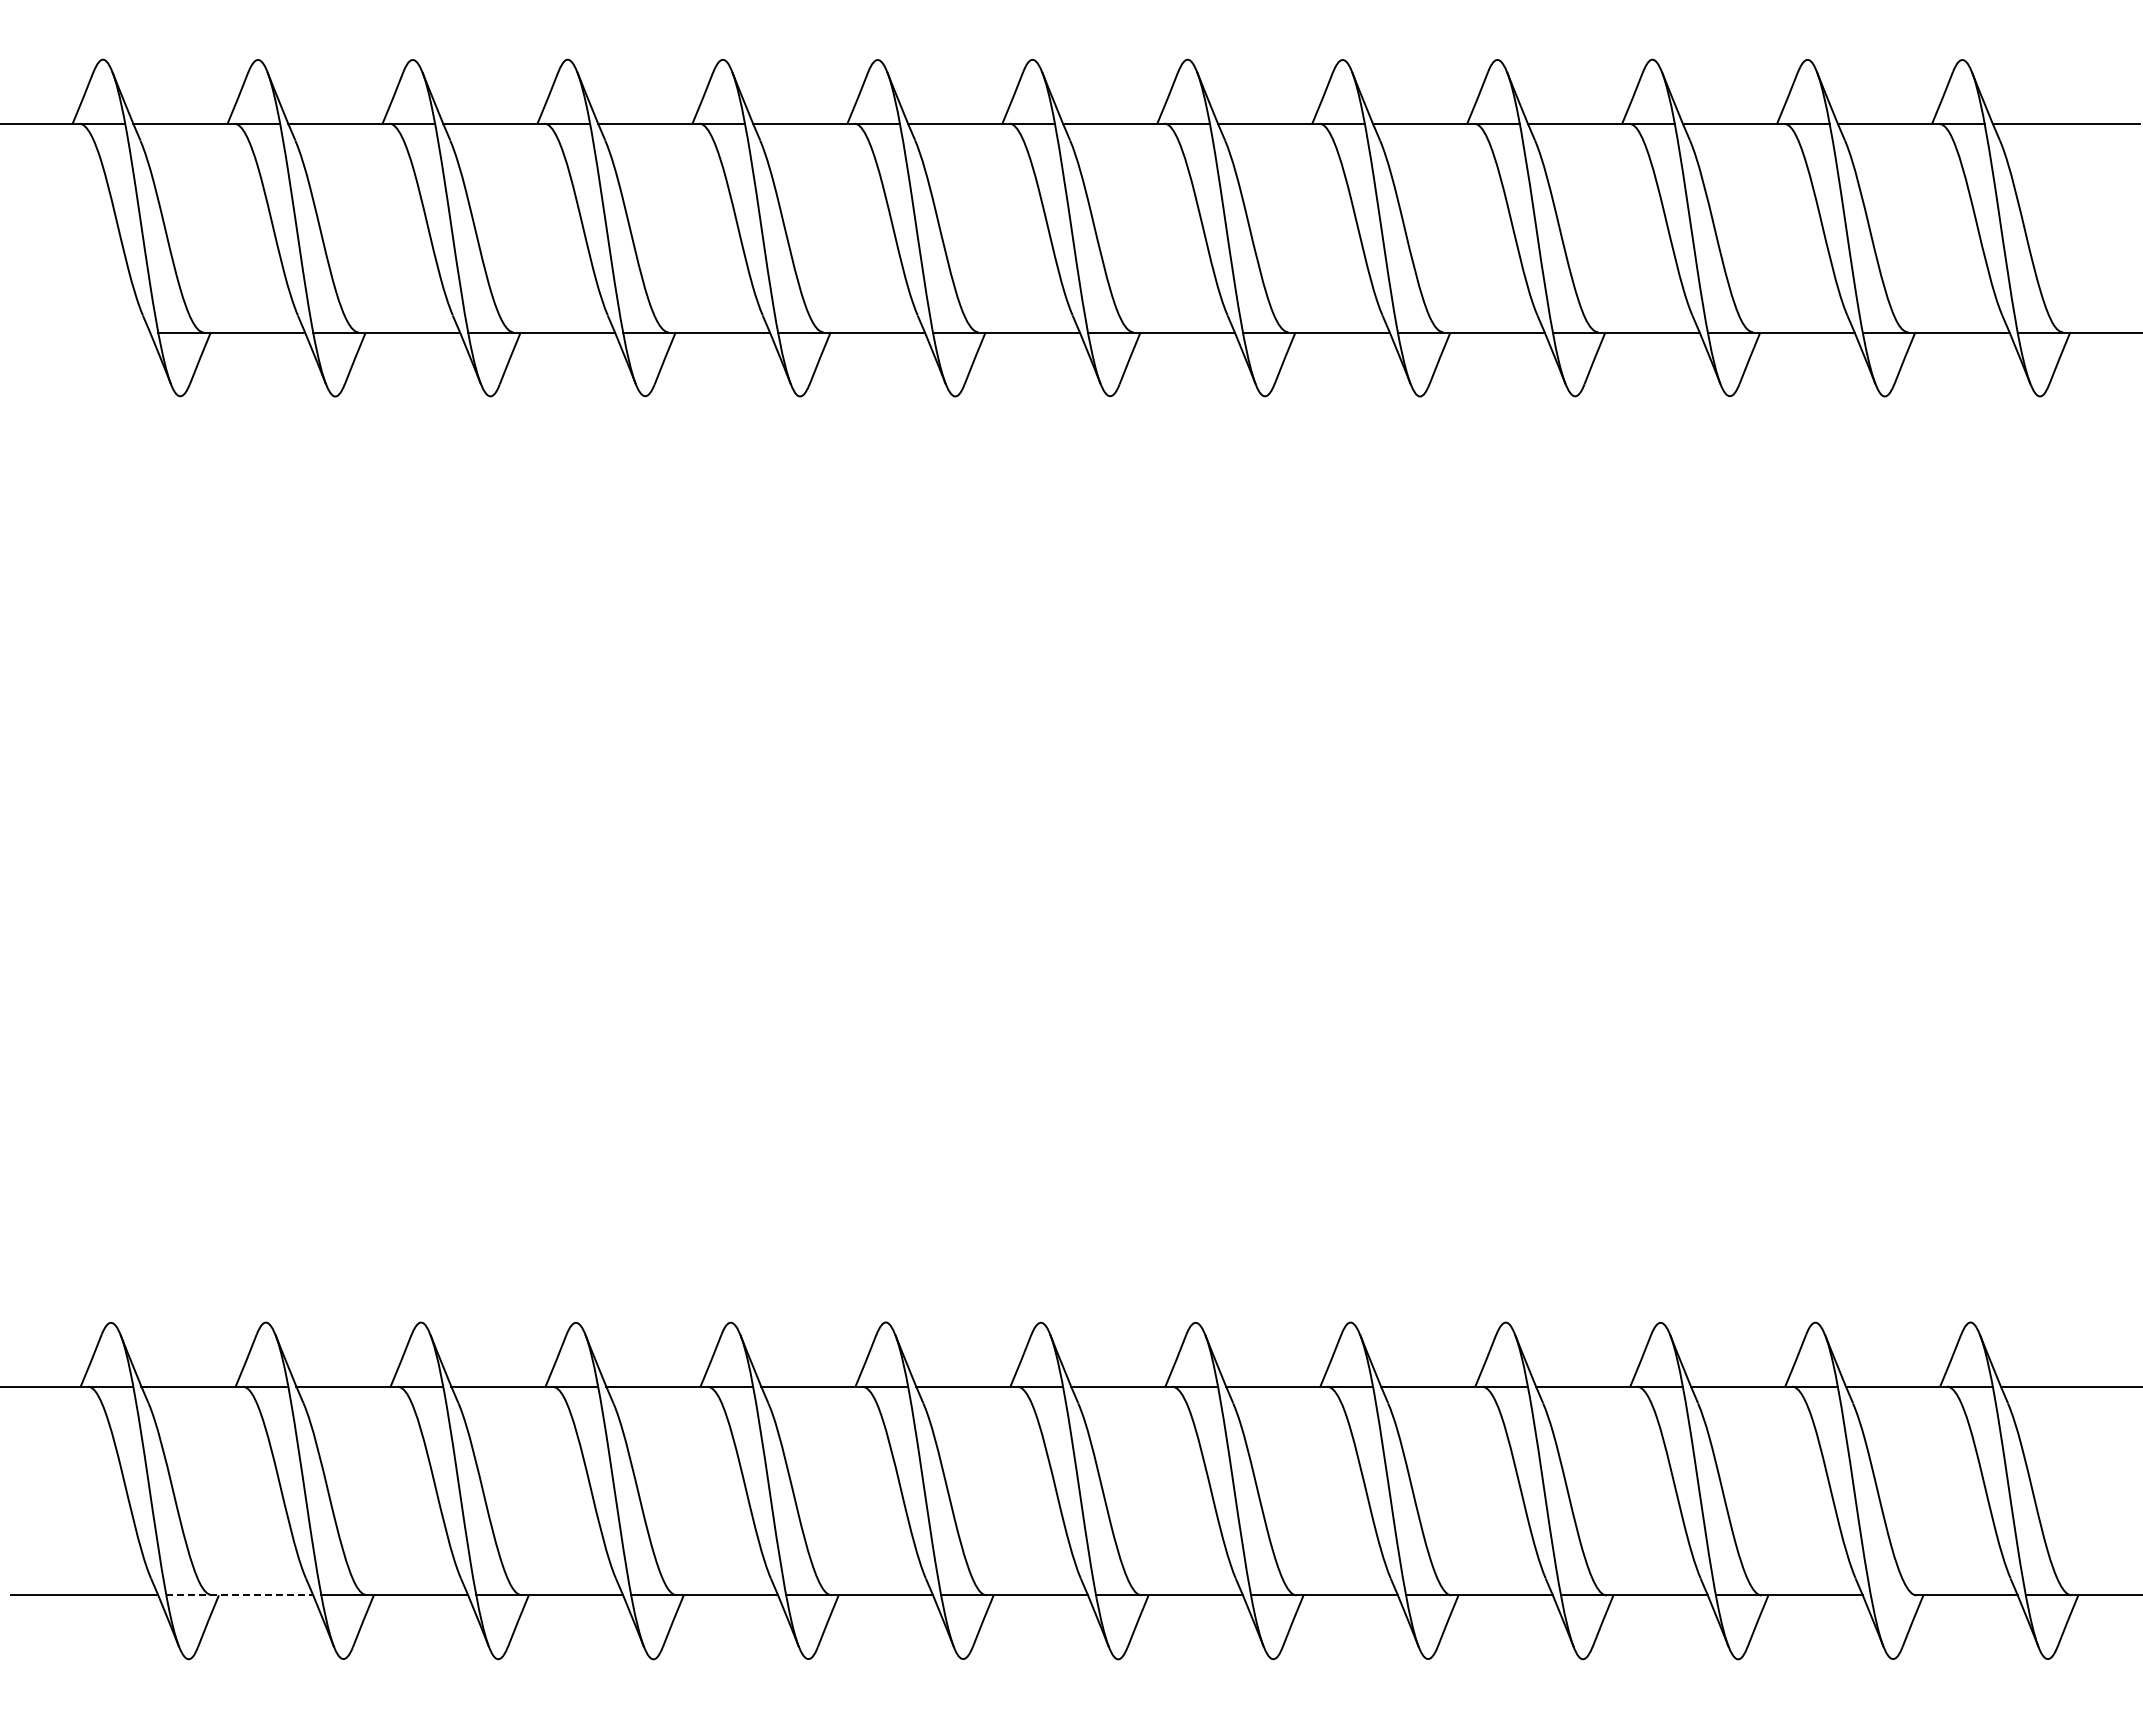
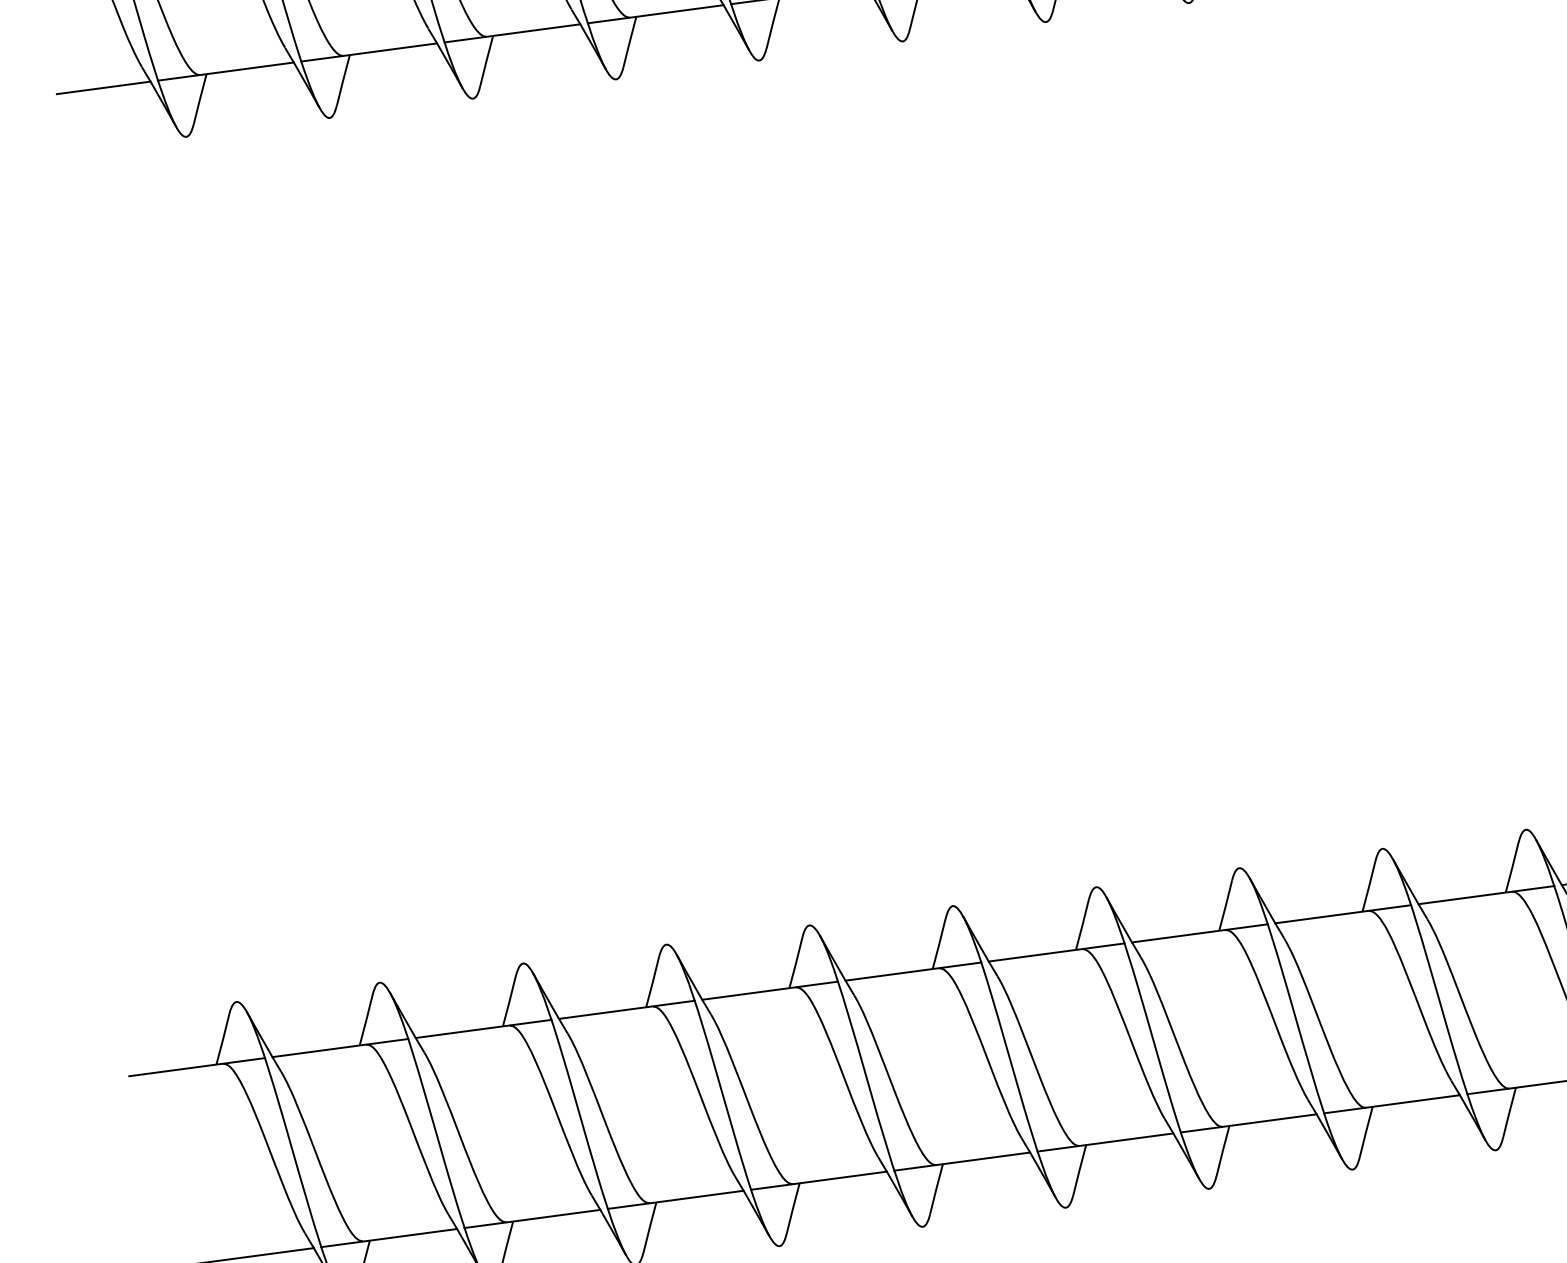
line: (99, 332) -> (103, 87), added
line: (240, 1595) -> (389, 1238), dashed -> solid

